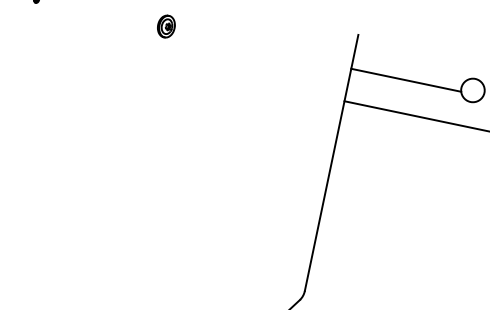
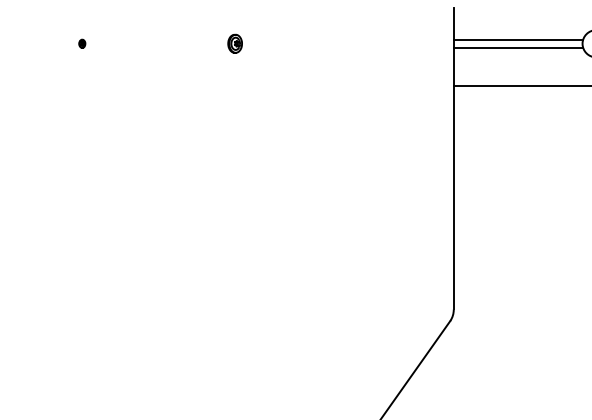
part: (165, 26) -> (234, 43), size x0.71
line: (407, 73) -> (518, 39), added

